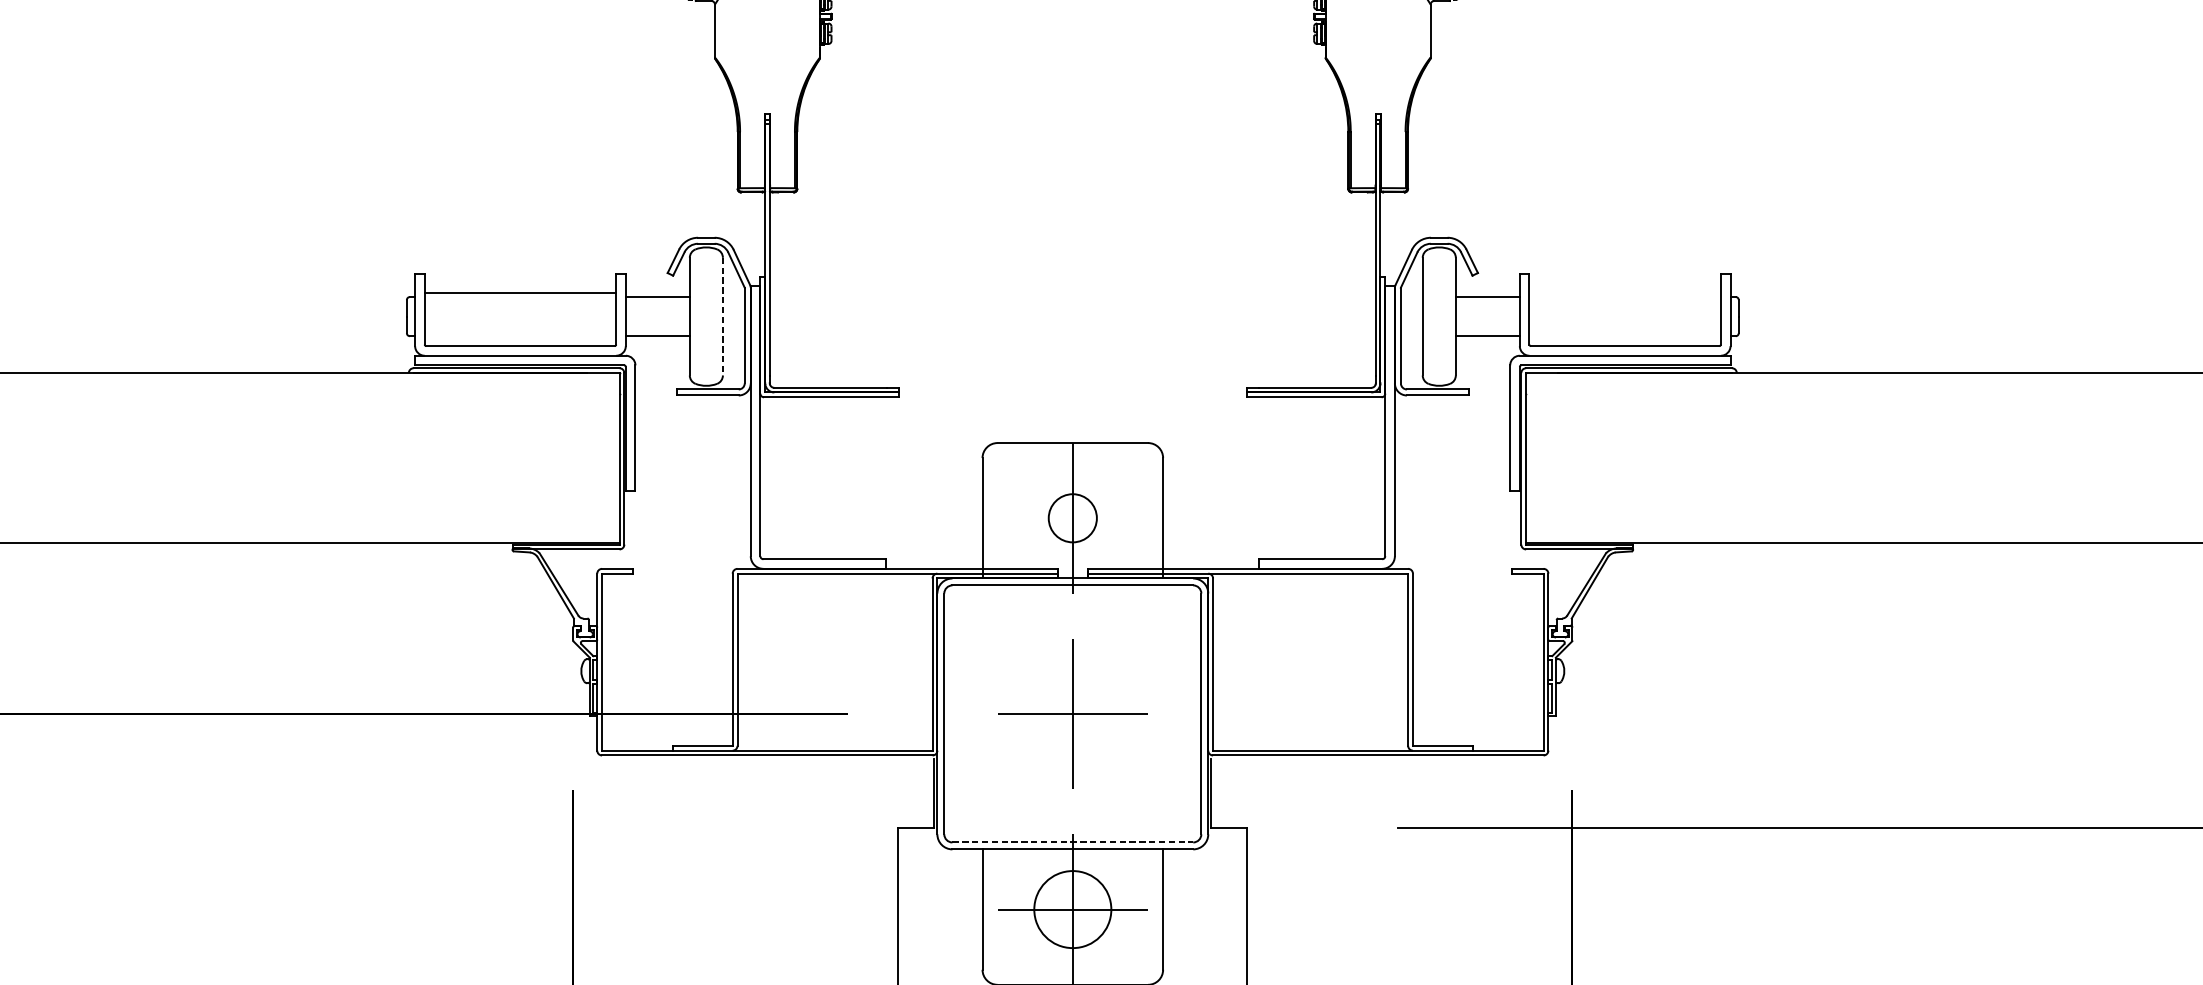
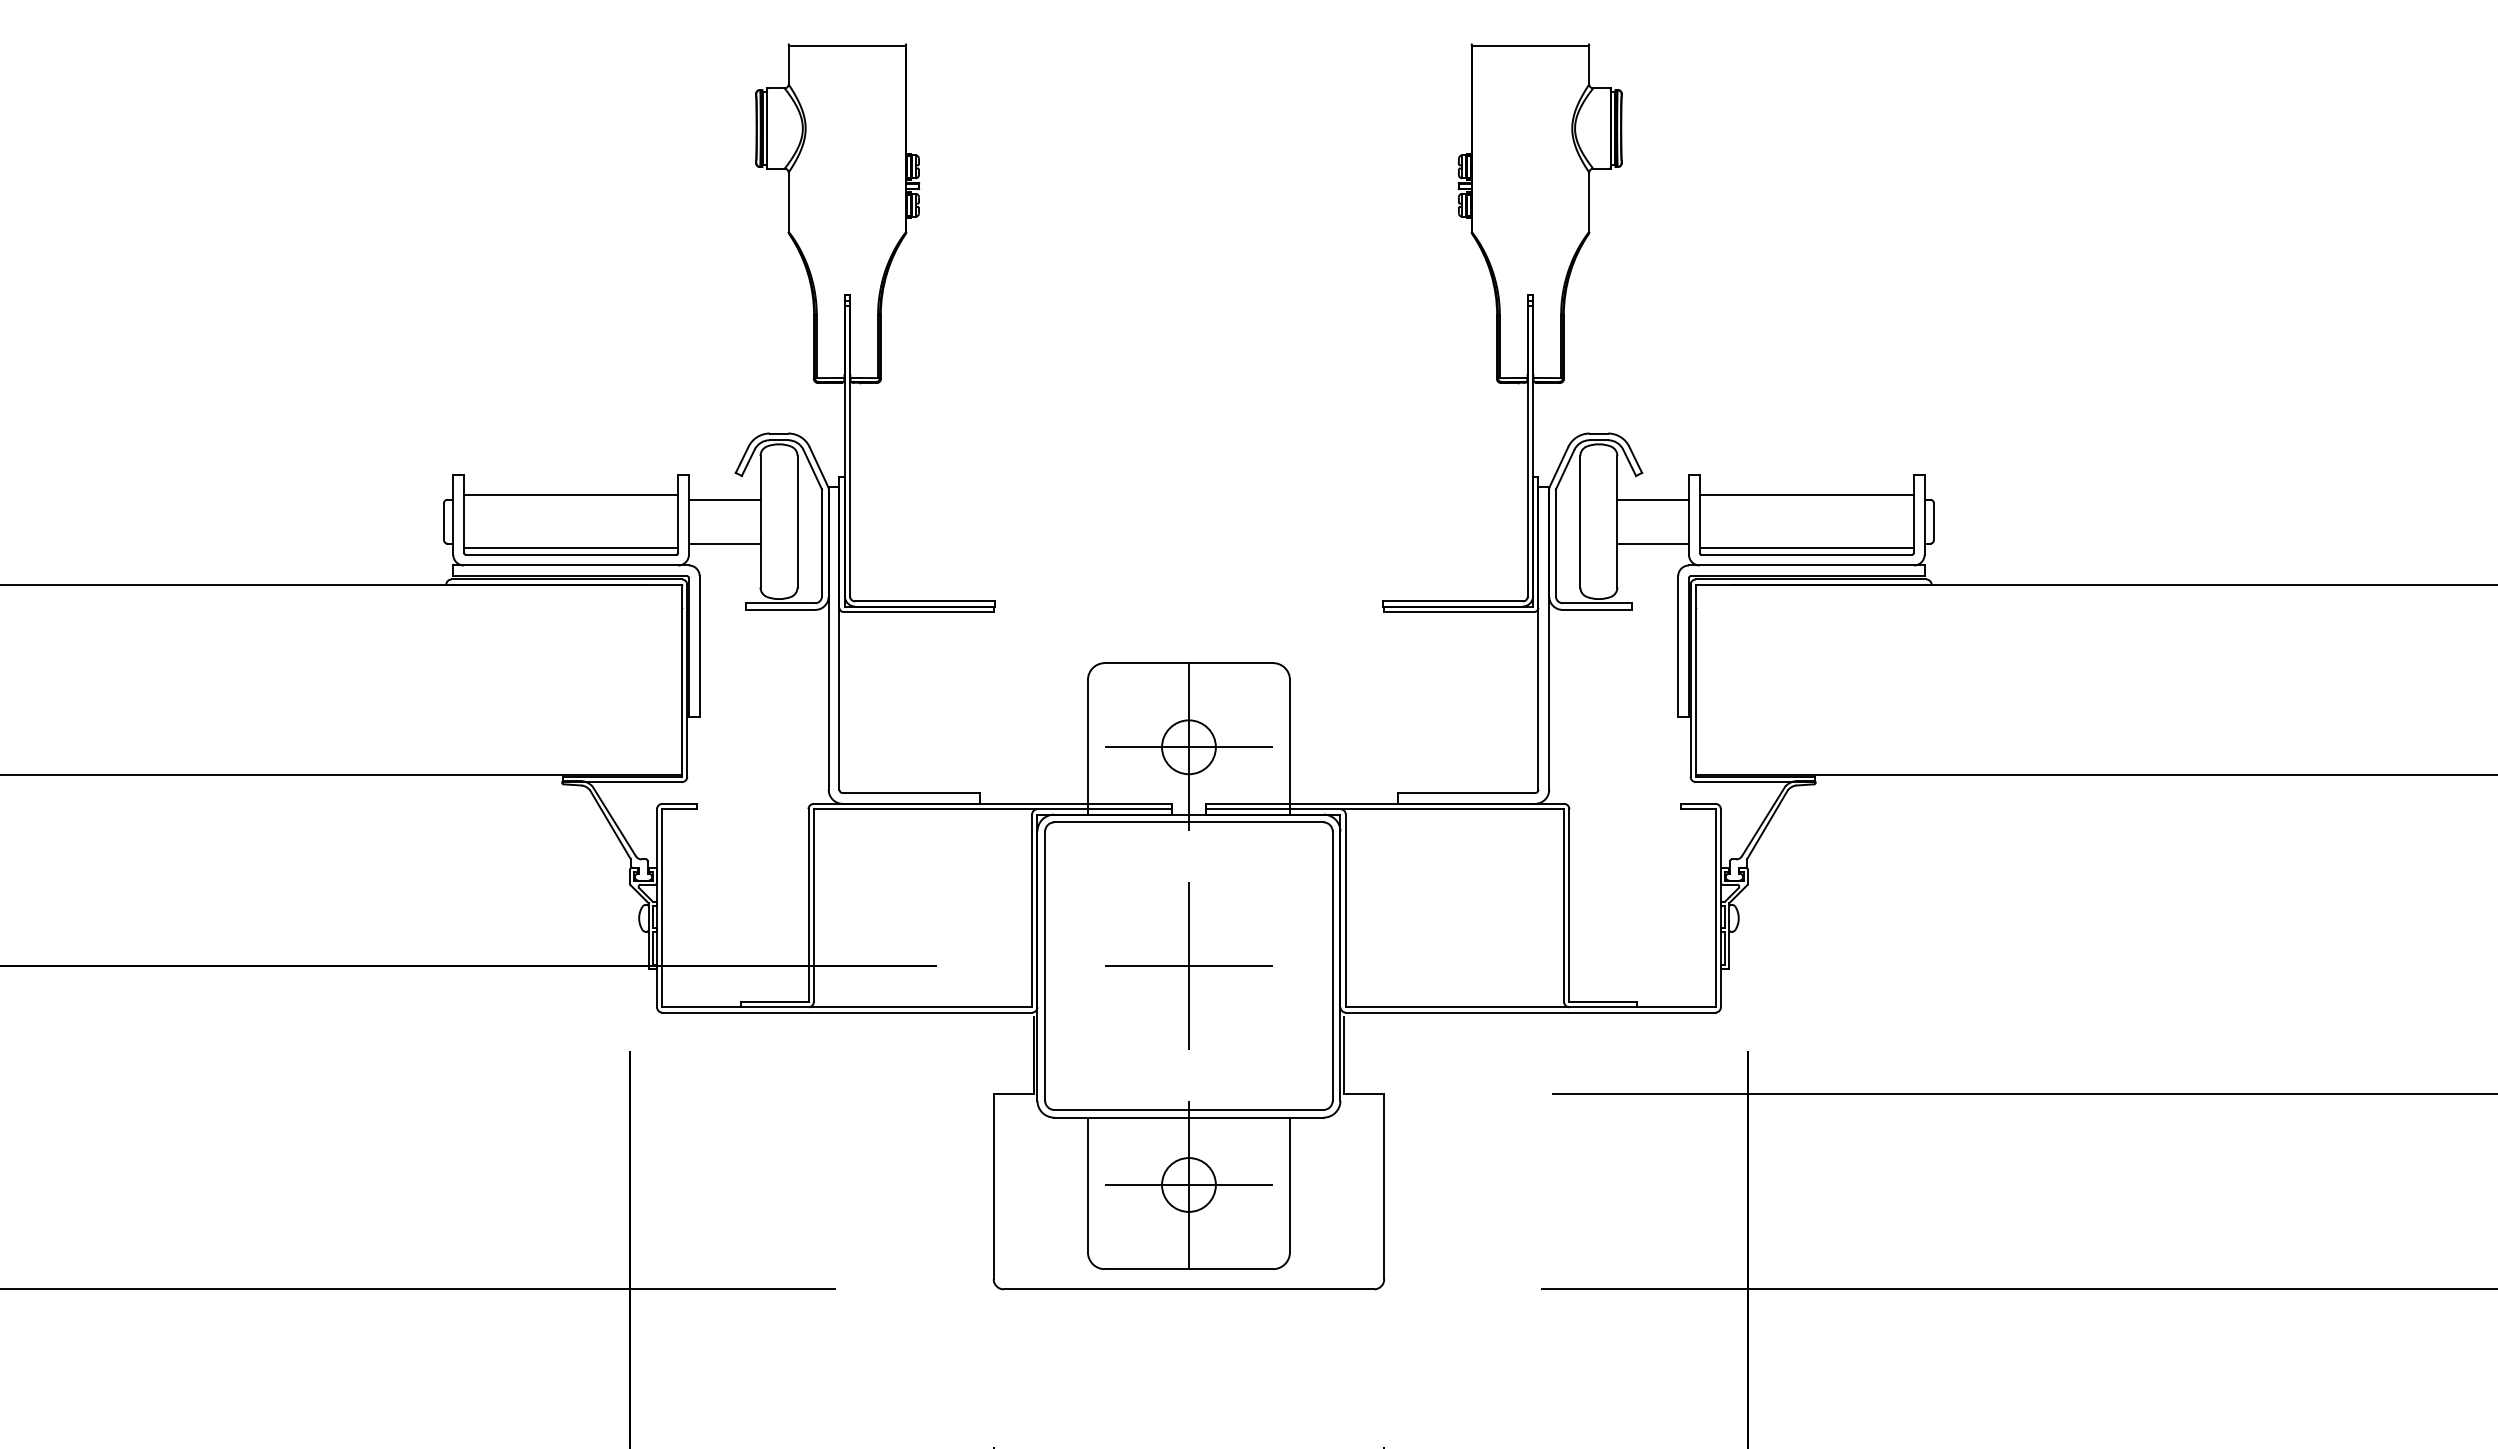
line: (1624, 292) -> (1806, 494), added
line: (722, 316) -> (797, 521), dashed -> solid
line: (520, 340) -> (571, 548), added
line: (1624, 340) -> (1806, 548), added
line: (1072, 518) -> (1188, 747), added
line: (1072, 842) -> (1188, 1109), dashed -> solid
circle: (1072, 909) -> (1188, 1184), size x0.62

